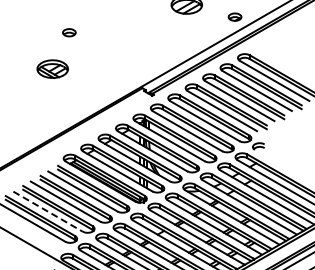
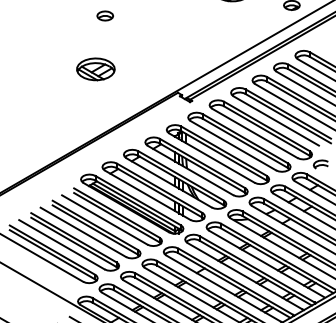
part: (69, 32) -> (105, 15), moved
part: (52, 68) -> (95, 68), moved
line: (48, 211) -> (62, 244), dashed -> solid

